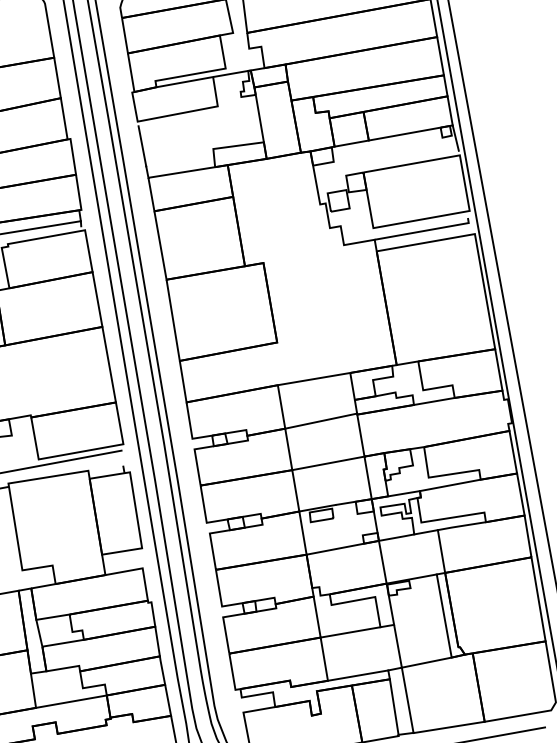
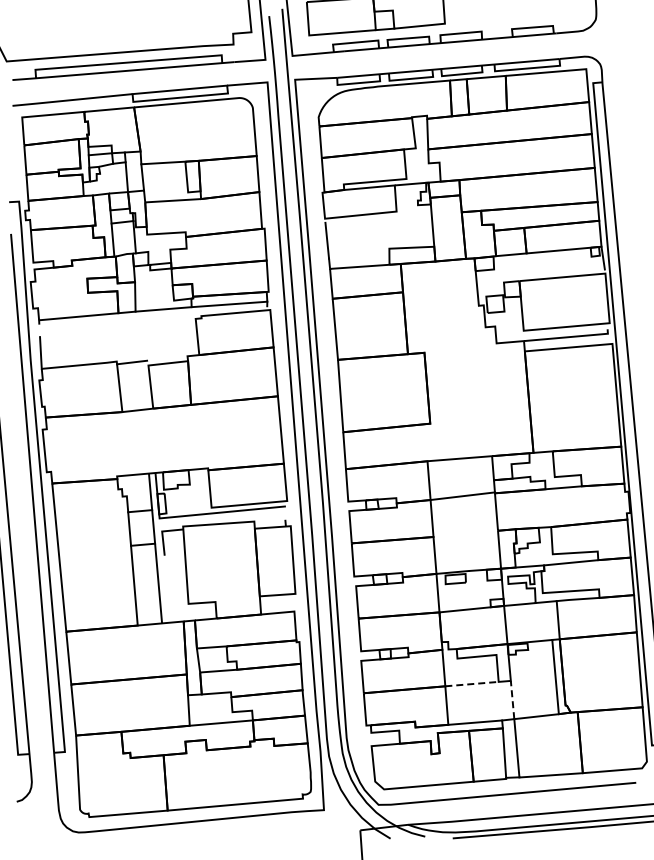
line: (328, 462) -> (465, 533), removed
line: (351, 632) -> (472, 684), solid -> dashed
line: (397, 645) -> (512, 699), solid -> dashed

